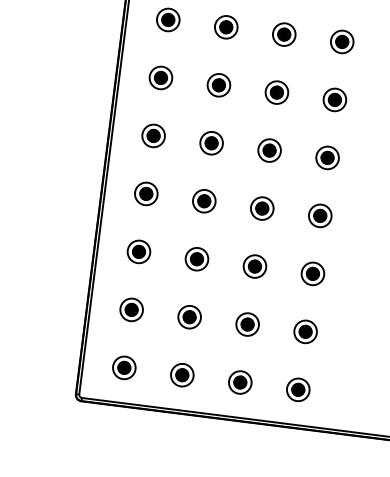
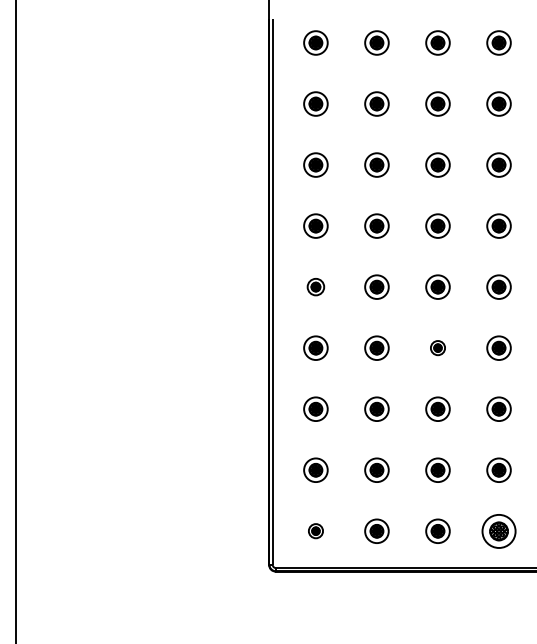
part: (153, 135) -> (315, 286), size x0.7
part: (261, 207) -> (437, 347), size x0.6
part: (124, 367) -> (315, 530), size x0.6
part: (297, 389) -> (498, 530), size x1.4

